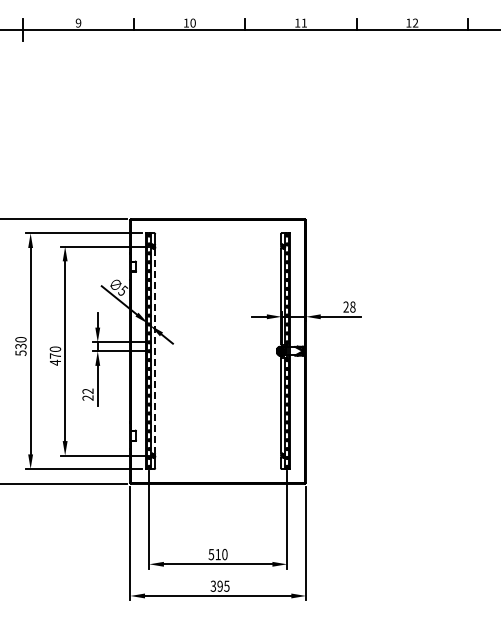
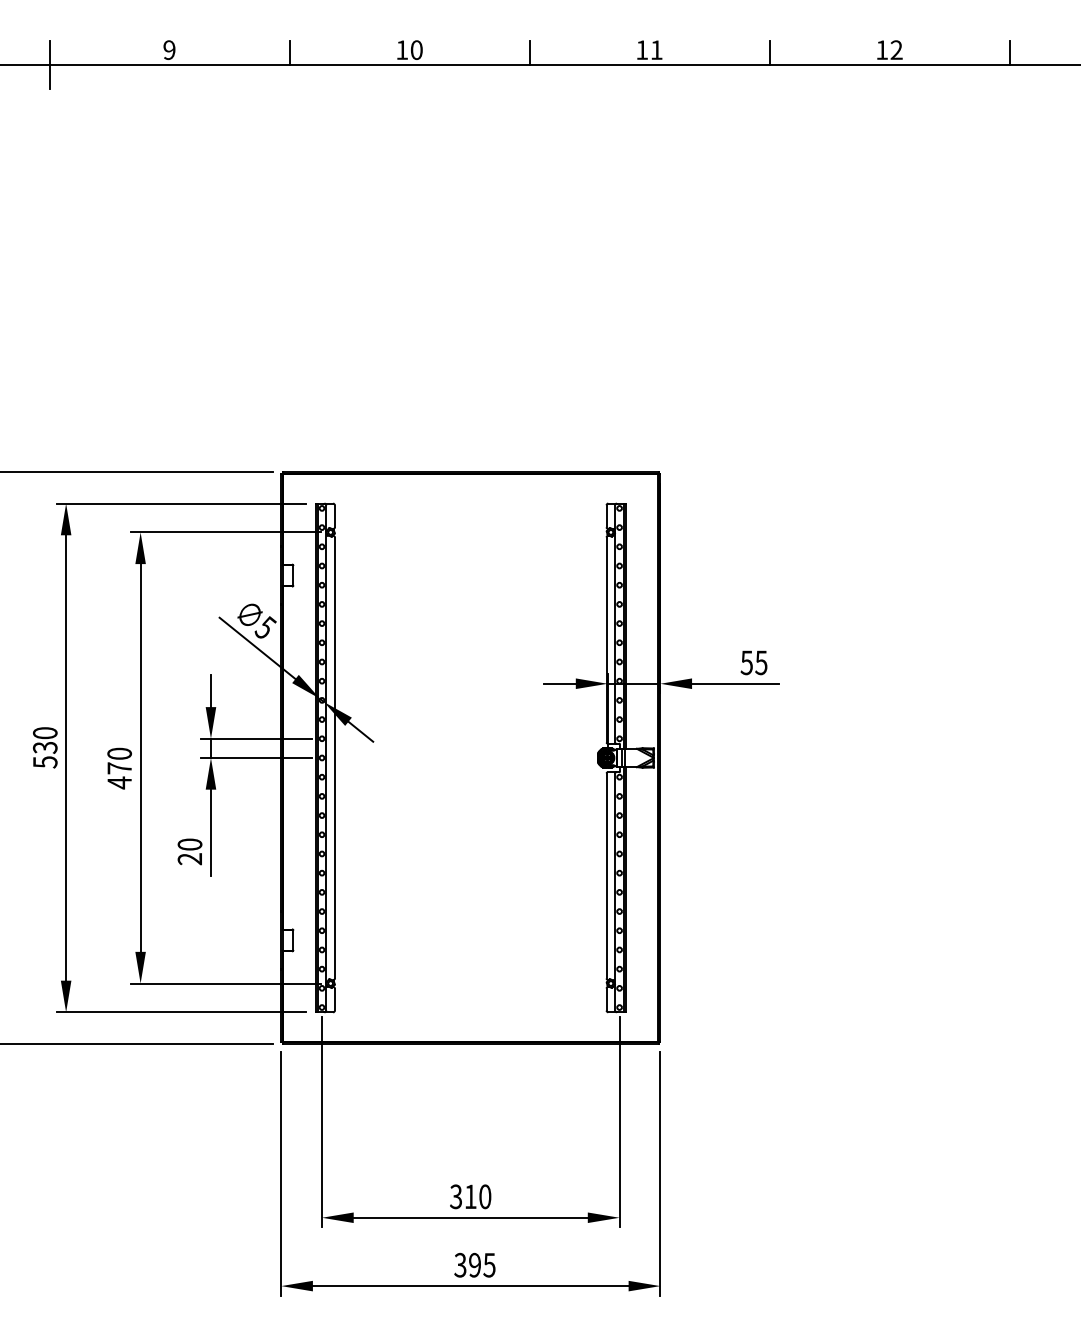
text: (349, 306) -> (754, 661), 28 -> 55
line: (155, 351) -> (335, 758), dashed -> solid
text: (87, 391) -> (188, 844), 22 -> 20
text: (211, 553) -> (456, 1194), 510 -> 310

